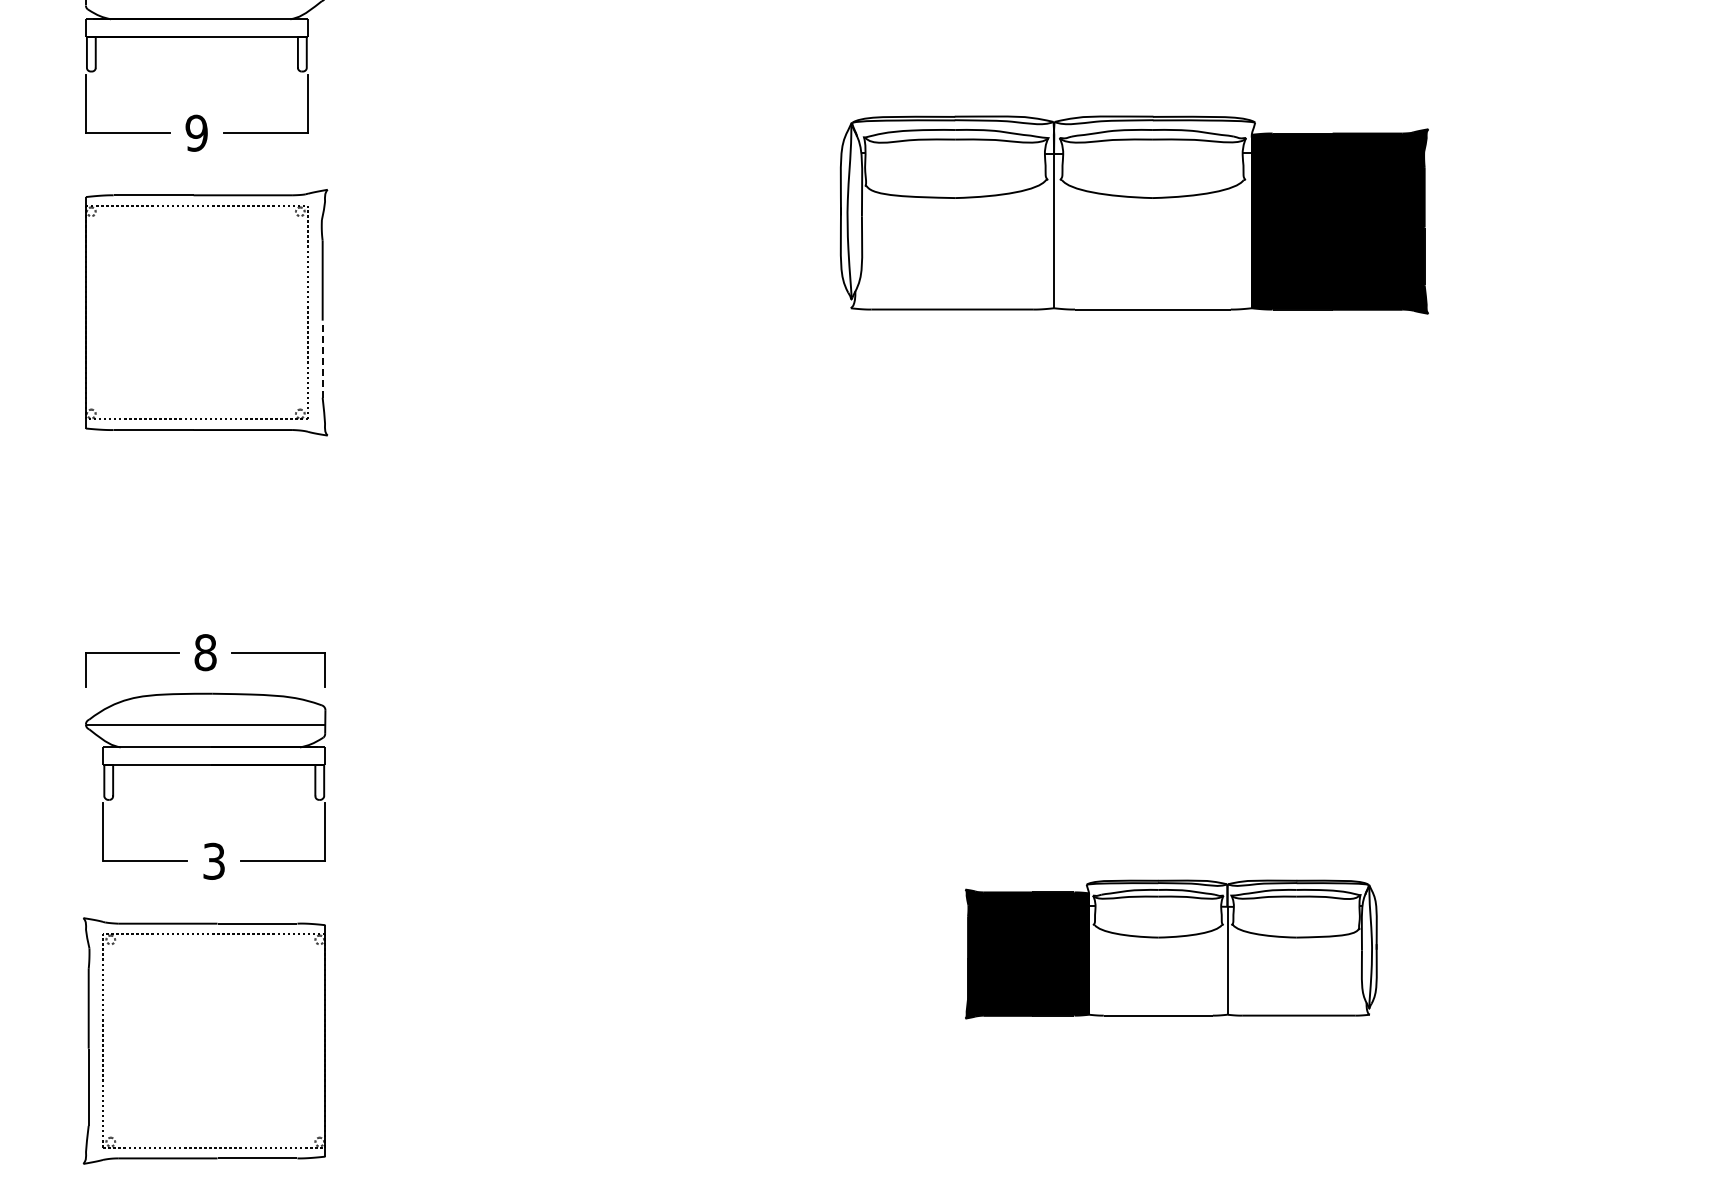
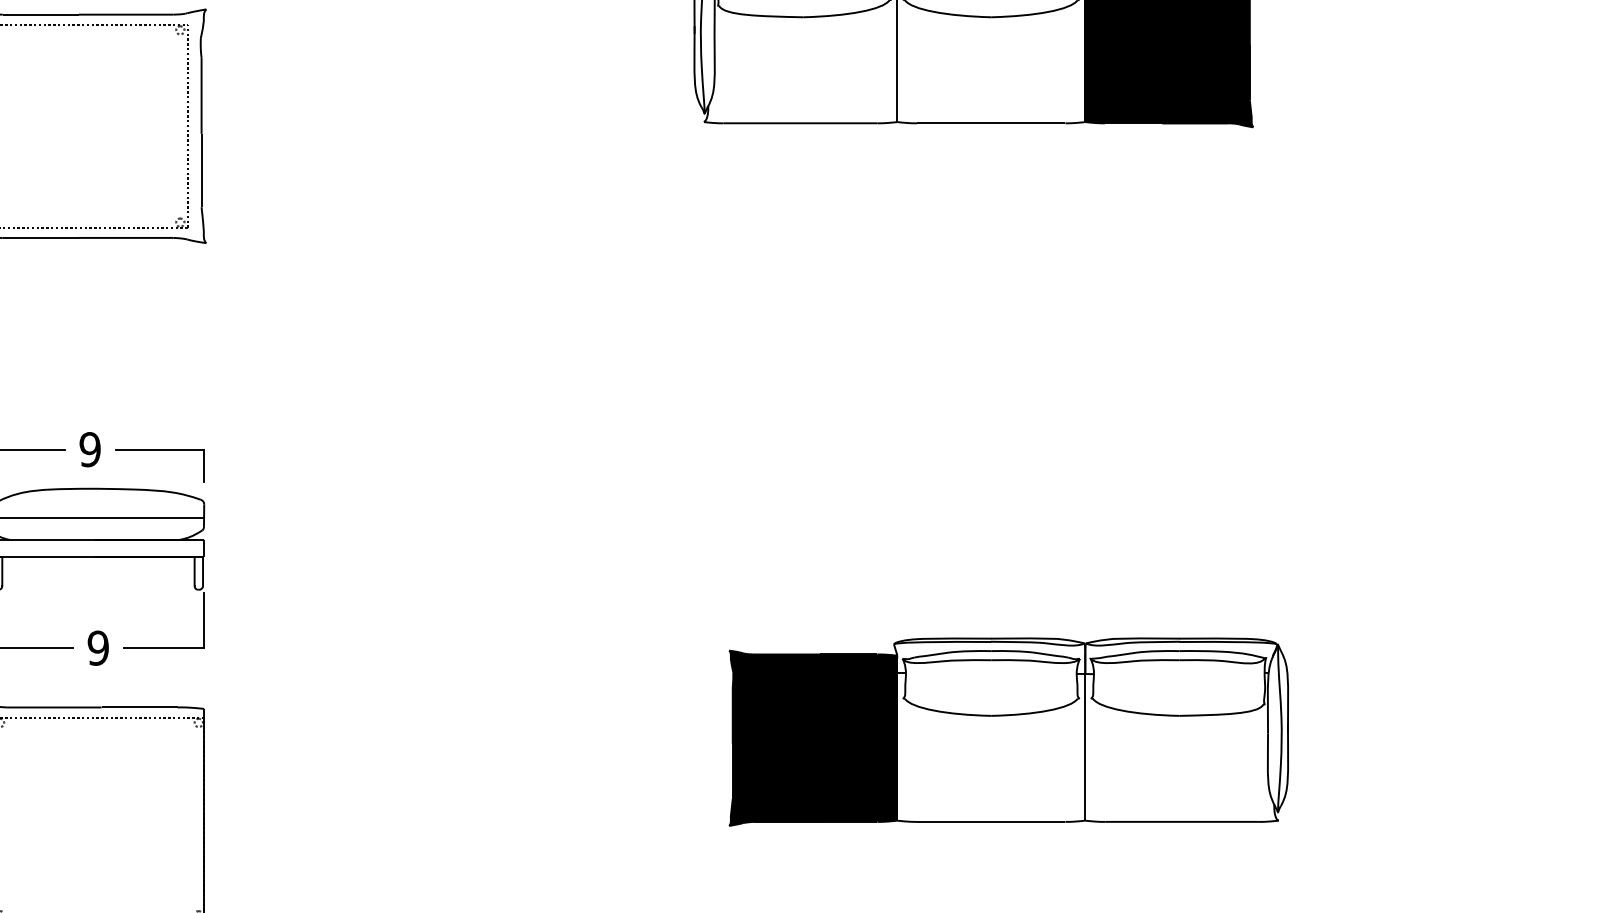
line: (322, 359) -> (201, 170), dashed -> solid
text: (205, 652) -> (90, 449), 8 -> 9
text: (214, 860) -> (98, 647), 3 -> 9
part: (1170, 949) -> (1008, 732), size x1.43

